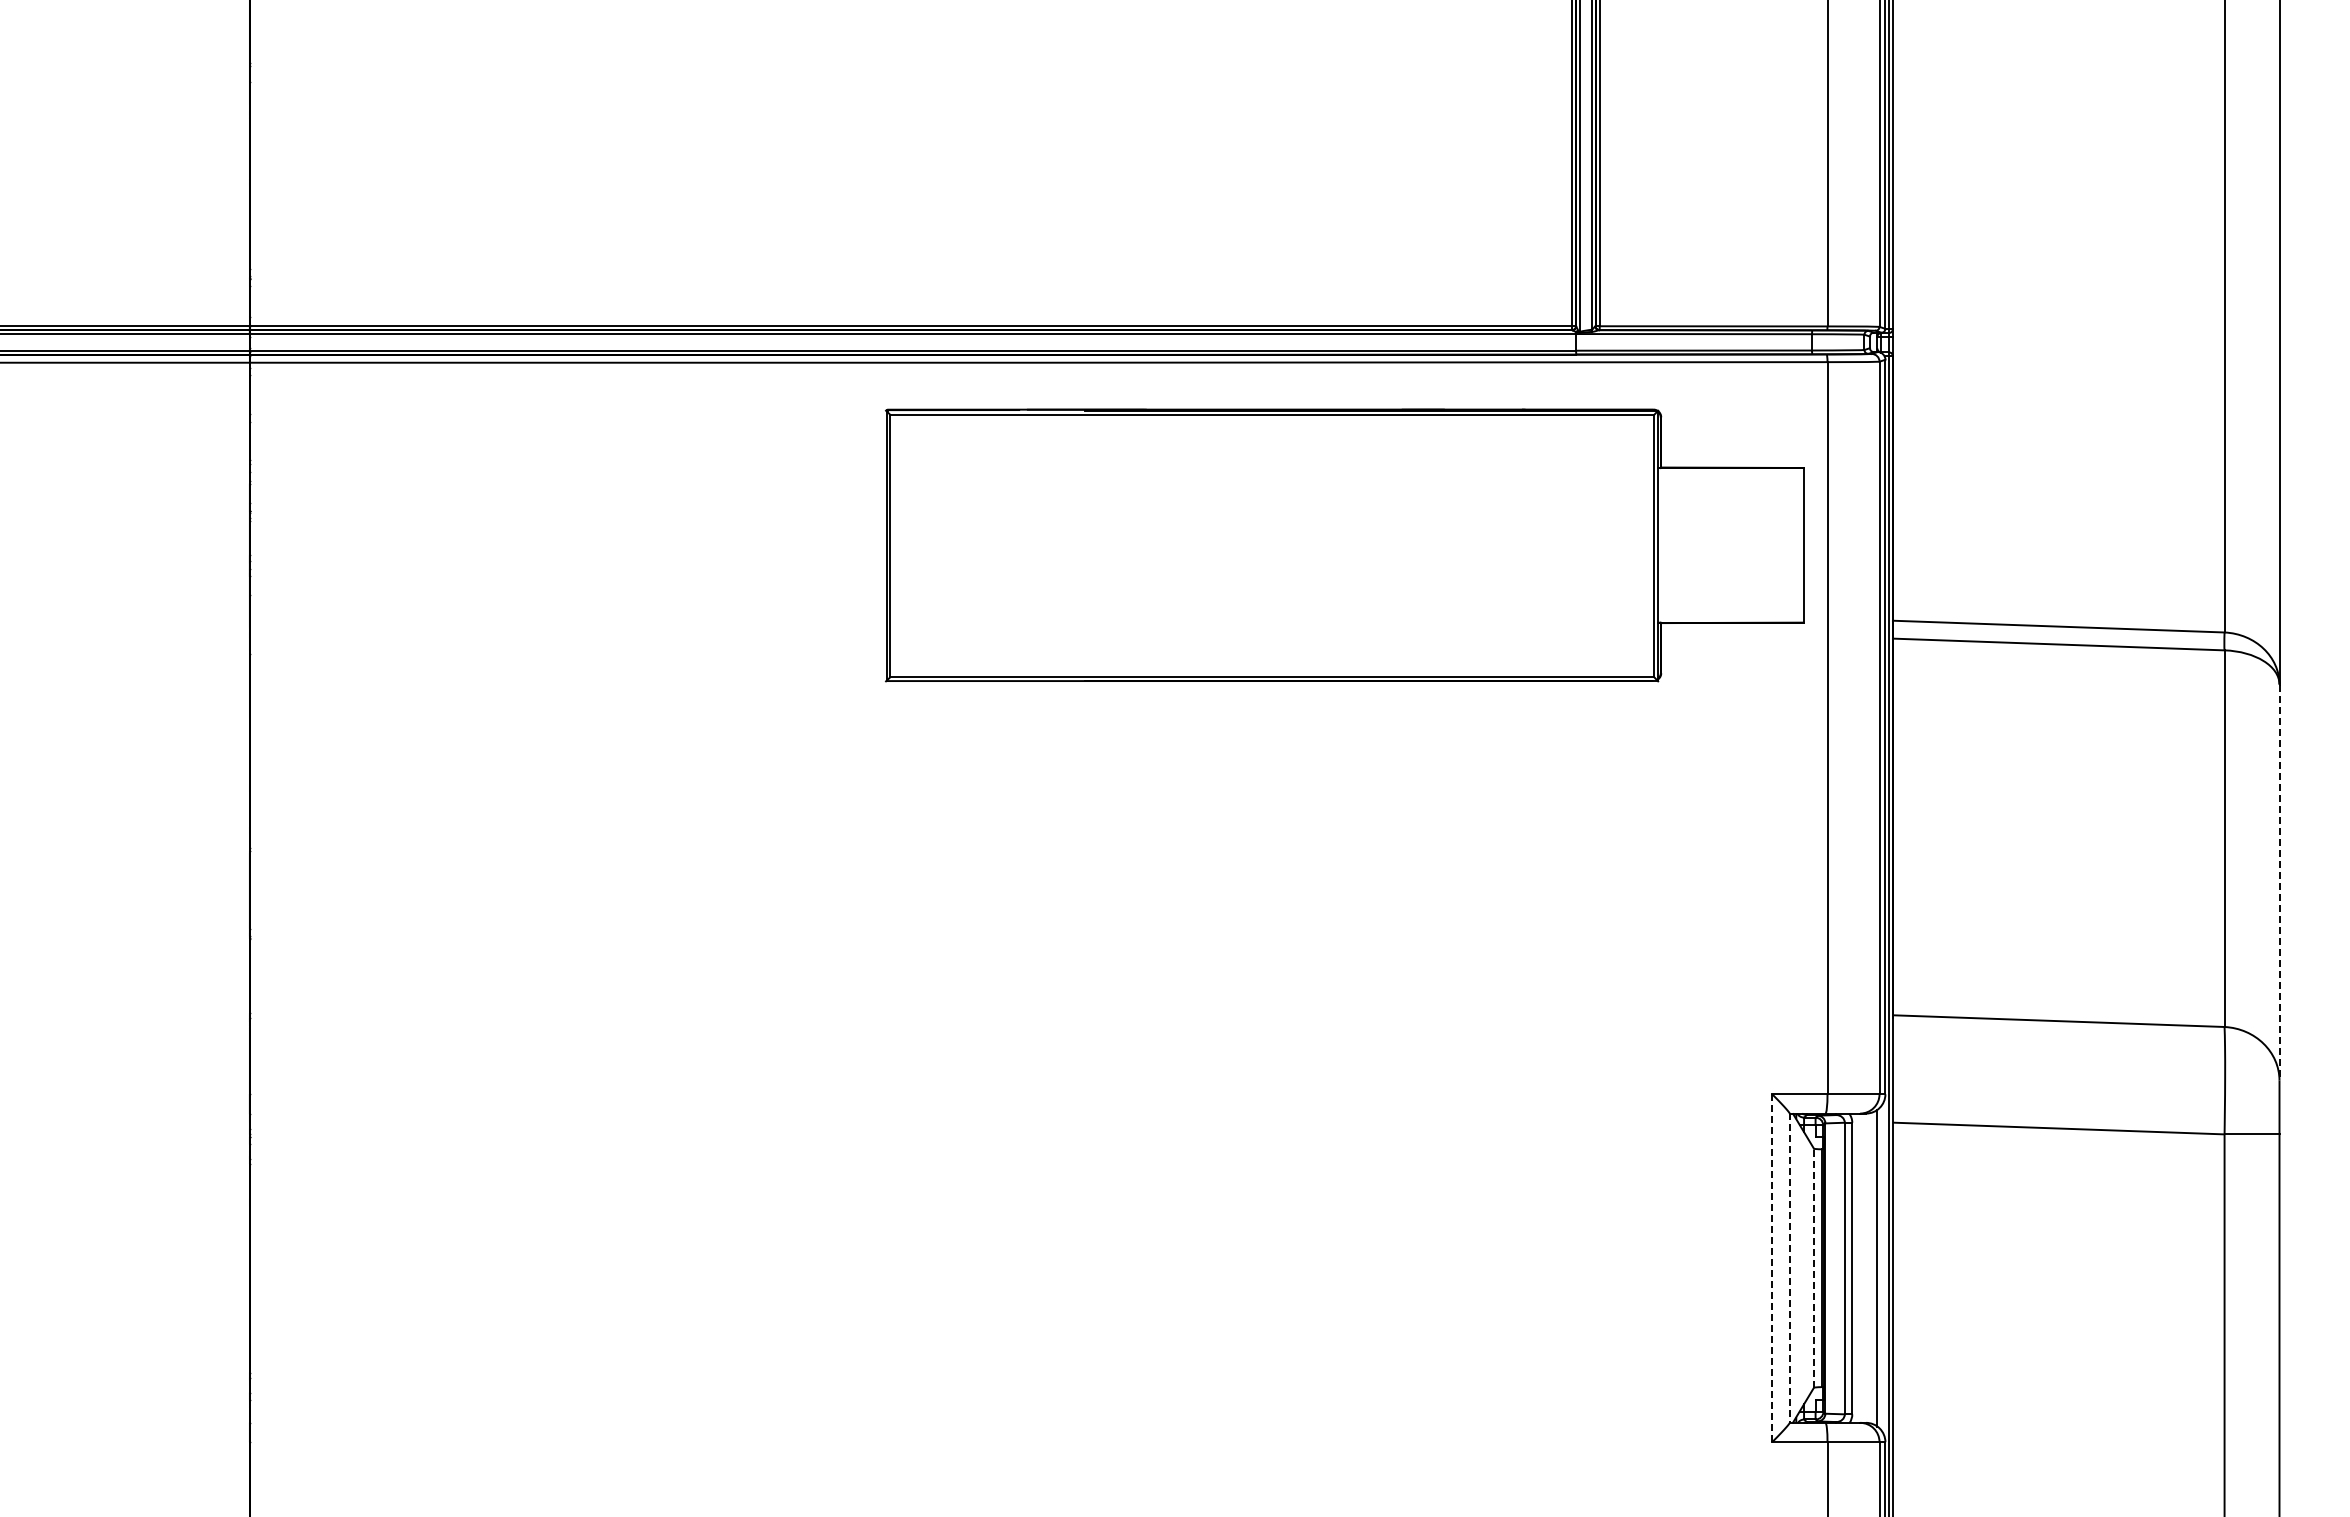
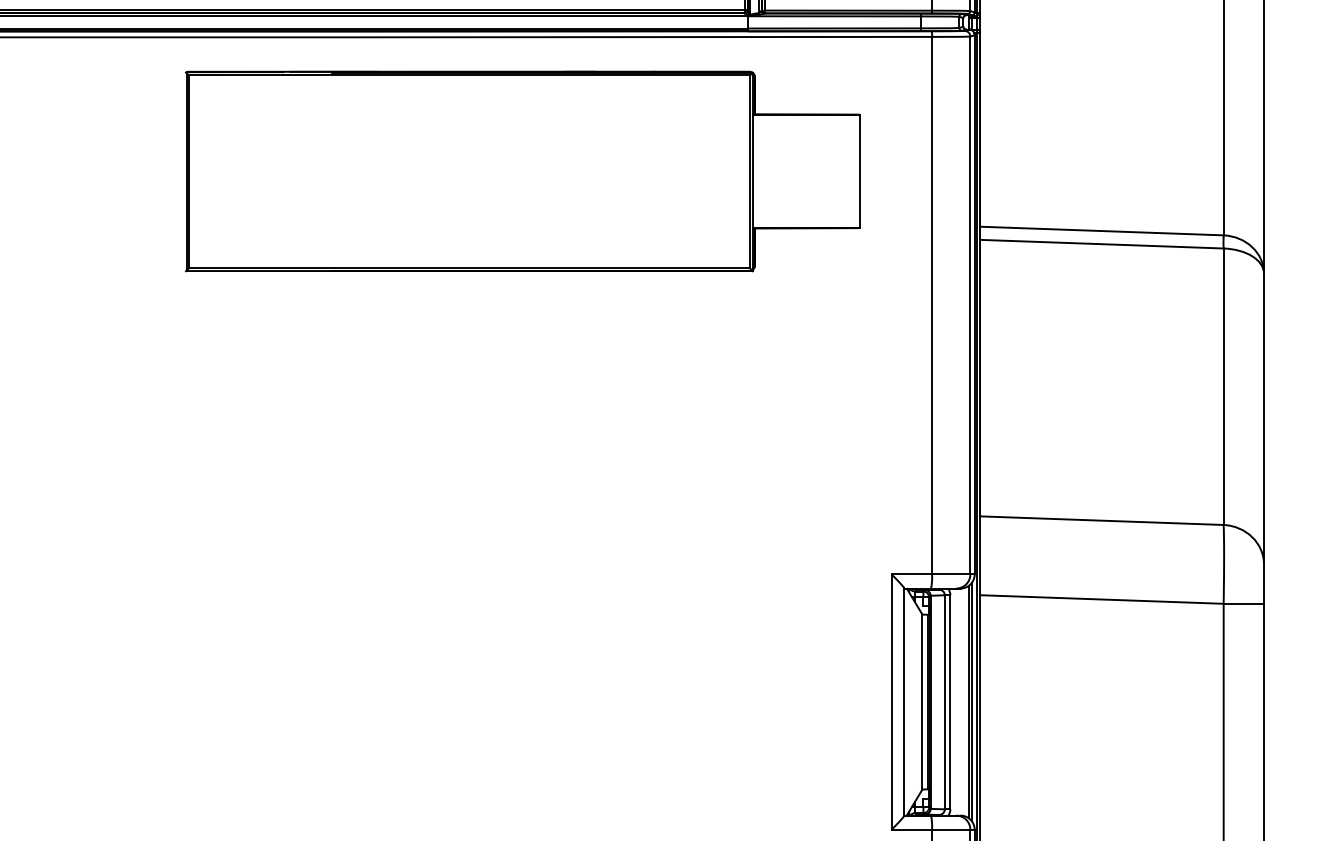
part: (1344, 545) -> (522, 171), moved
line: (2279, 883) -> (1263, 419), dashed -> solid
line: (1772, 1268) -> (891, 702), dashed -> solid
line: (1789, 1268) -> (904, 702), dashed -> solid
line: (1813, 1268) -> (921, 702), dashed -> solid
line: (1881, 1268) -> (971, 702), added

